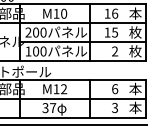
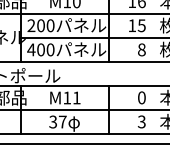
text: (28, 51) -> (31, 49), 100 -> 400
text: (115, 51) -> (142, 49), 2 -> 8
text: (115, 88) -> (142, 97), 6 -> 0
text: (64, 89) -> (77, 98), M12 -> M11

